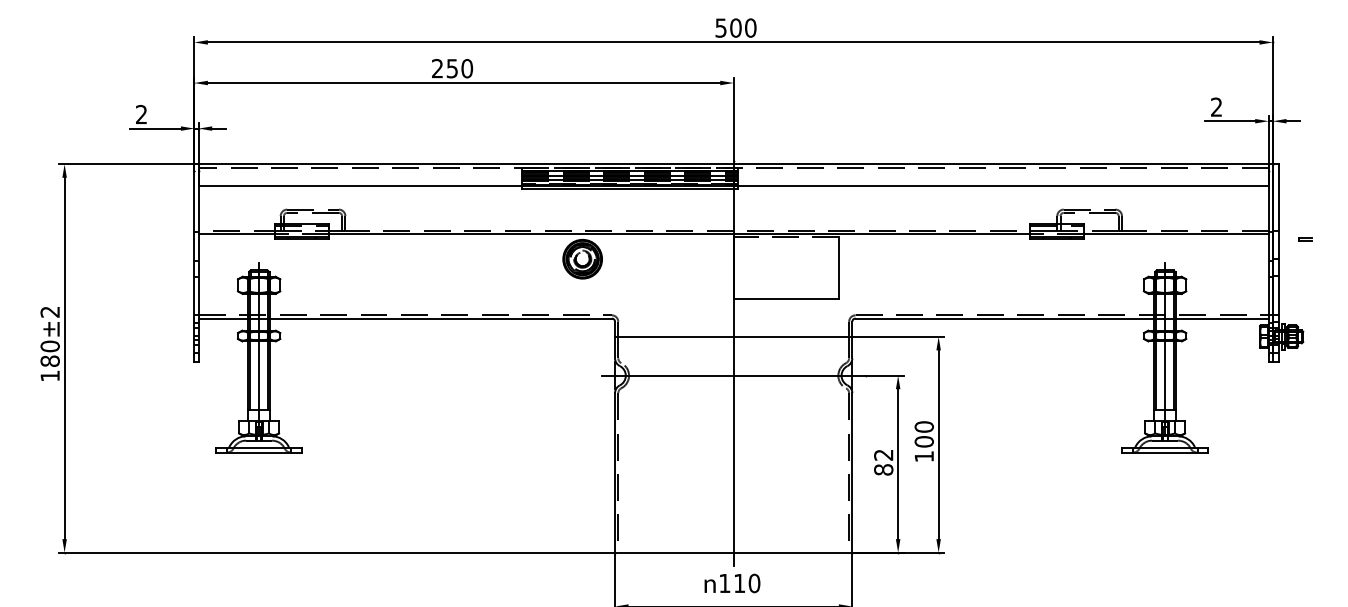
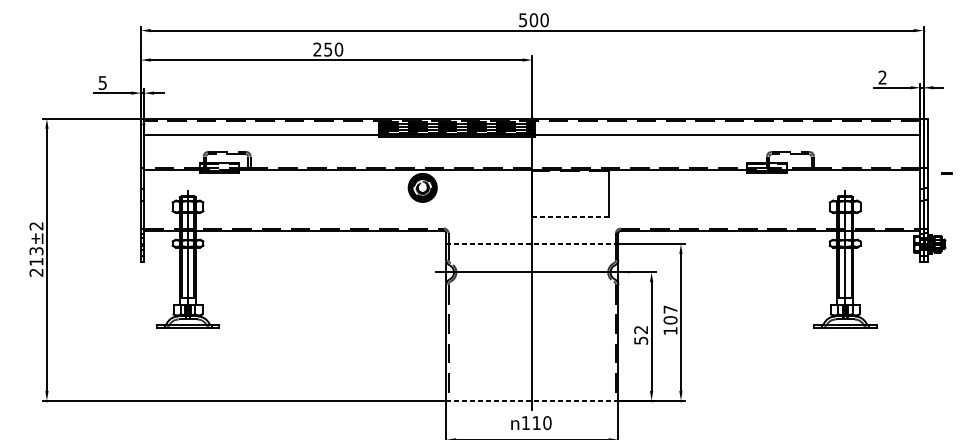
text: (141, 114) -> (102, 82), 2 -> 5
line: (786, 299) -> (570, 217), solid -> dashed
line: (733, 336) -> (532, 243), solid -> dashed
text: (49, 360) -> (35, 261), 180 -> 213
text: (923, 426) -> (669, 309), 100 -> 107
text: (883, 469) -> (640, 340), 82 -> 52
line: (733, 552) -> (532, 400), solid -> dashed

